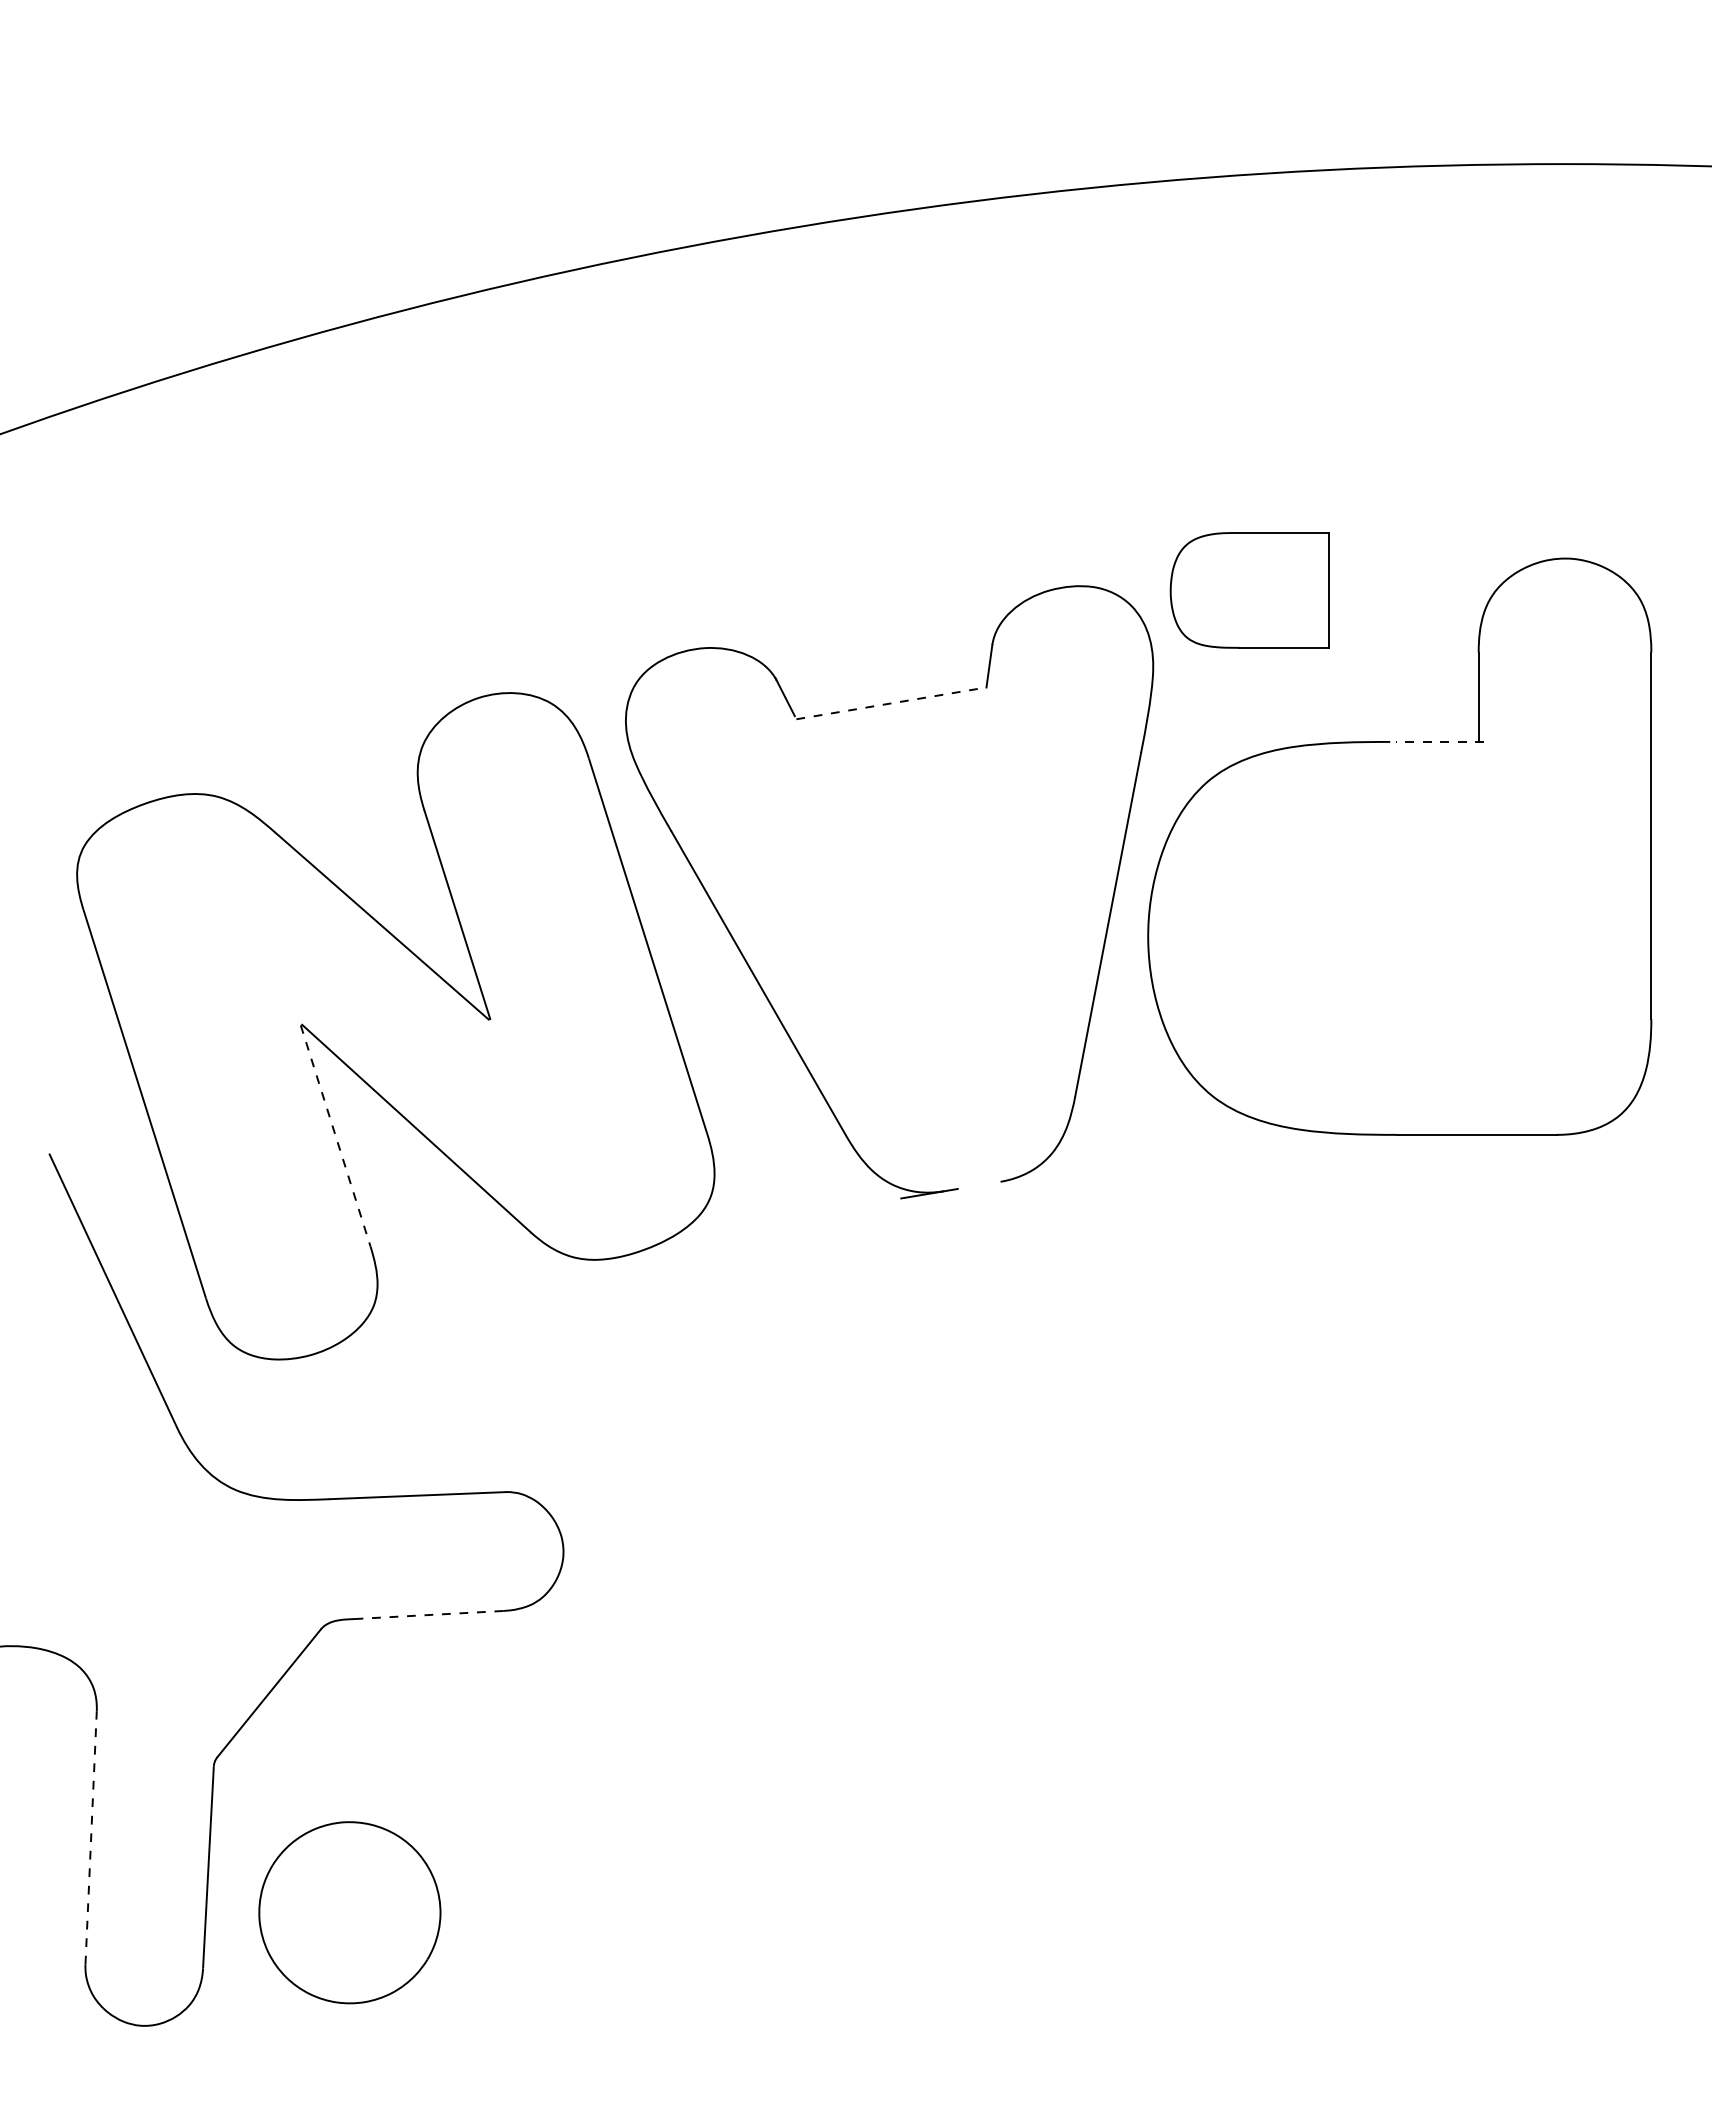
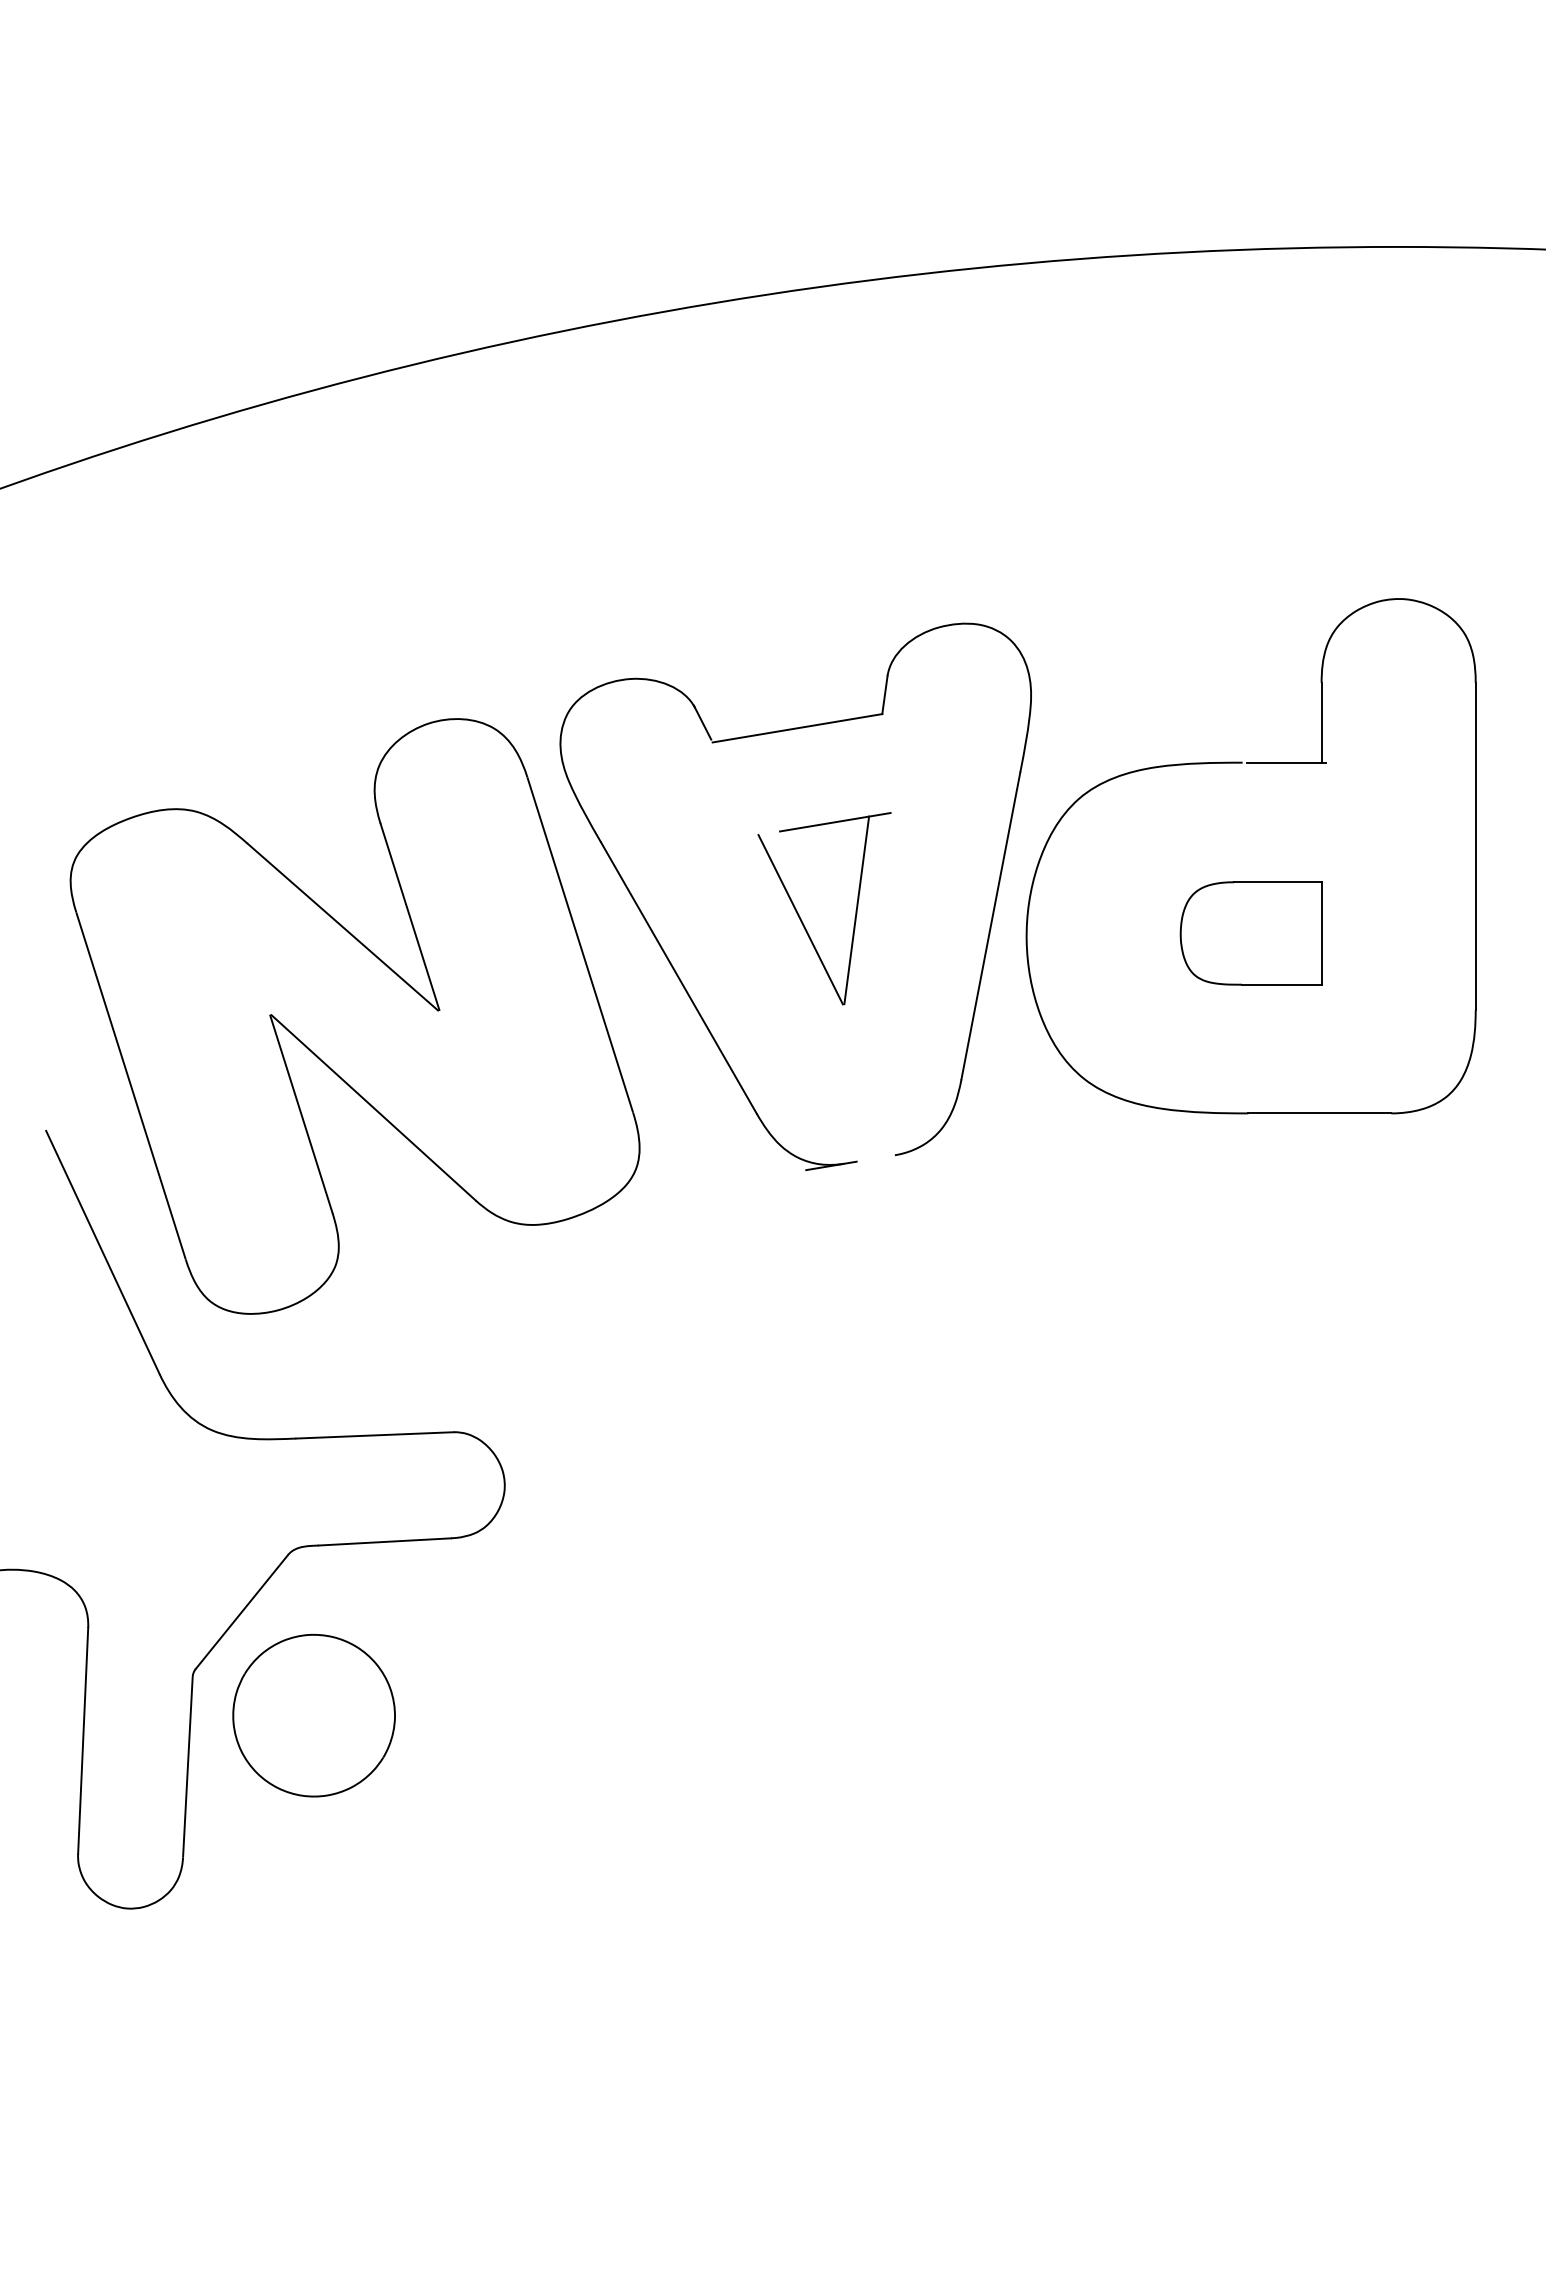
part: (1248, 590) -> (1250, 933), moved
line: (891, 703) -> (797, 728), dashed -> solid
line: (1439, 741) -> (1286, 762), dashed -> solid
part: (897, 918) -> (802, 920), added
line: (335, 1136) -> (301, 1114), dashed -> solid
line: (428, 1614) -> (384, 1541), dashed -> solid
line: (91, 1837) -> (83, 1740), dashed -> solid
part: (349, 1912) -> (313, 1715), moved

